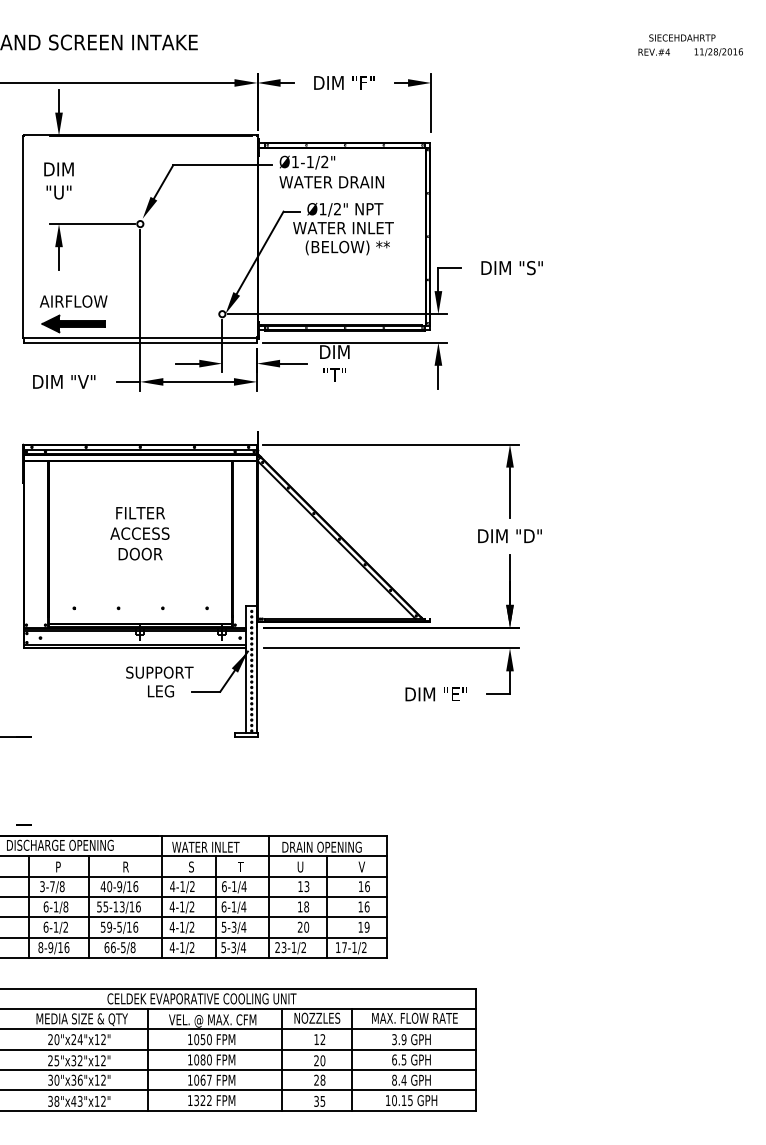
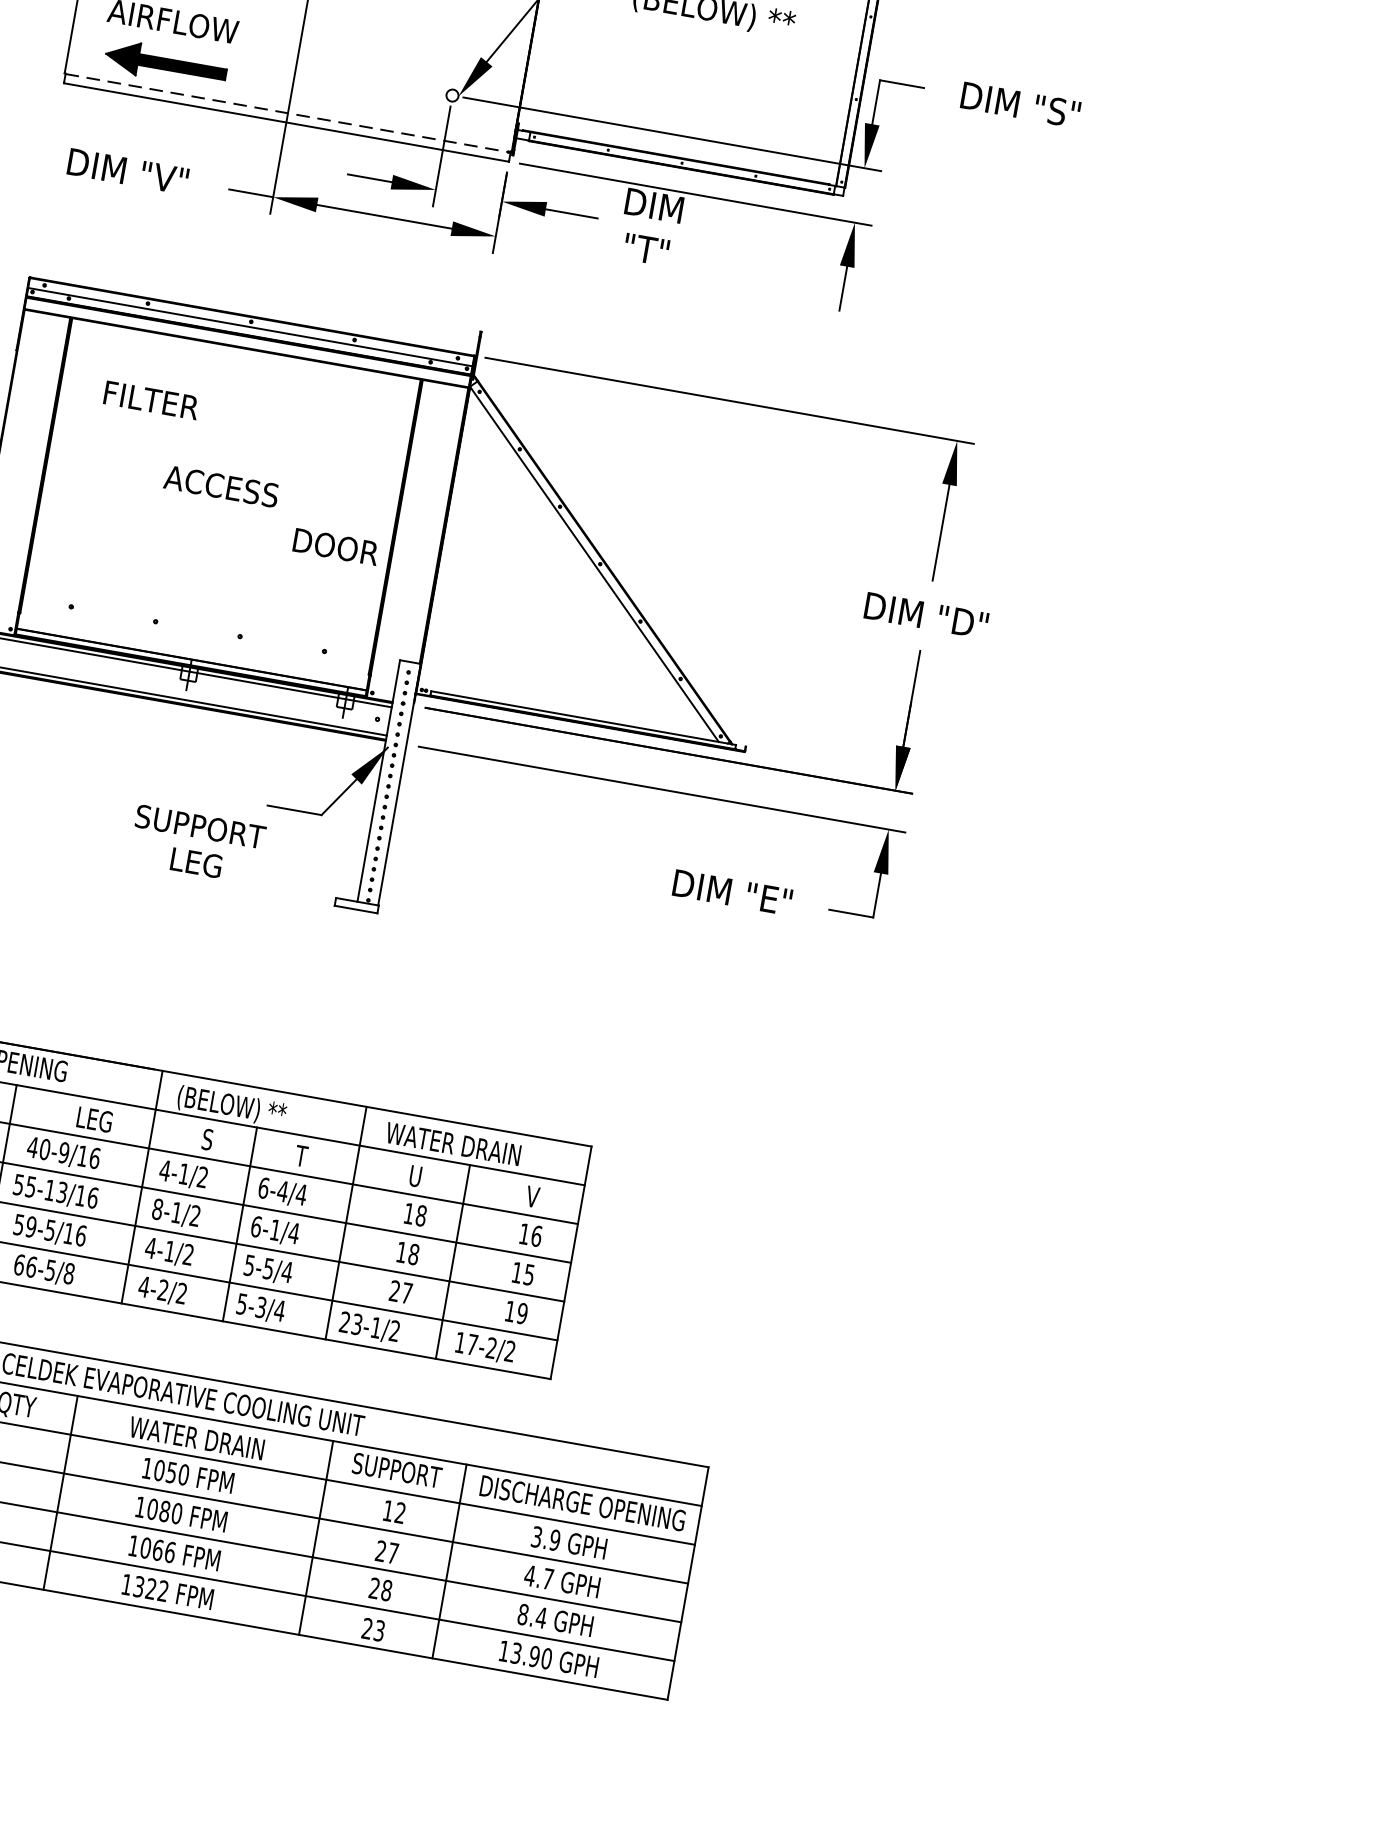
line: (140, 337) -> (288, 112), solid -> dashed
text: (140, 513) -> (151, 400), moved
text: (140, 553) -> (336, 545), moved
text: (159, 681) -> (196, 843), moved
text: (321, 846) -> (462, 1144), DRAIN OPENING -> WATER DRAIN
text: (205, 847) -> (240, 1107), WATER INLET -> (BELOW) **
text: (132, 866) -> (95, 1118), R -> LEG
text: (233, 886) -> (281, 1190), 6-1/4 -> 6-4/4
text: (306, 886) -> (420, 1215), 13 -> 18
text: (171, 906) -> (156, 1208), 4-1/2 -> 8-1/2
text: (366, 906) -> (528, 1273), 16 -> 15
text: (234, 925) -> (270, 1265), 5-3/4 -> 5-5/4
text: (306, 926) -> (407, 1291), 20 -> 27
text: (182, 947) -> (163, 1290), 4-1/2 -> 4-2/2
text: (354, 947) -> (491, 1347), 17-1/2 -> 17-2/2
text: (317, 1017) -> (397, 1469), NOZZLES -> SUPPORT
text: (414, 1017) -> (582, 1501), MAX. FLOW RATE -> DISCHARGE OPENING
text: (212, 1020) -> (196, 1439), VEL. @ MAX. CFM -> WATER DRAIN
text: (398, 1059) -> (537, 1576), 6.5 -> 4.7
text: (322, 1060) -> (392, 1552), 20 -> 27
text: (209, 1079) -> (170, 1550), 1067 -> 1066
text: (319, 1100) -> (373, 1627), 35 -> 23
text: (402, 1100) -> (531, 1655), 10.15 -> 13.90

